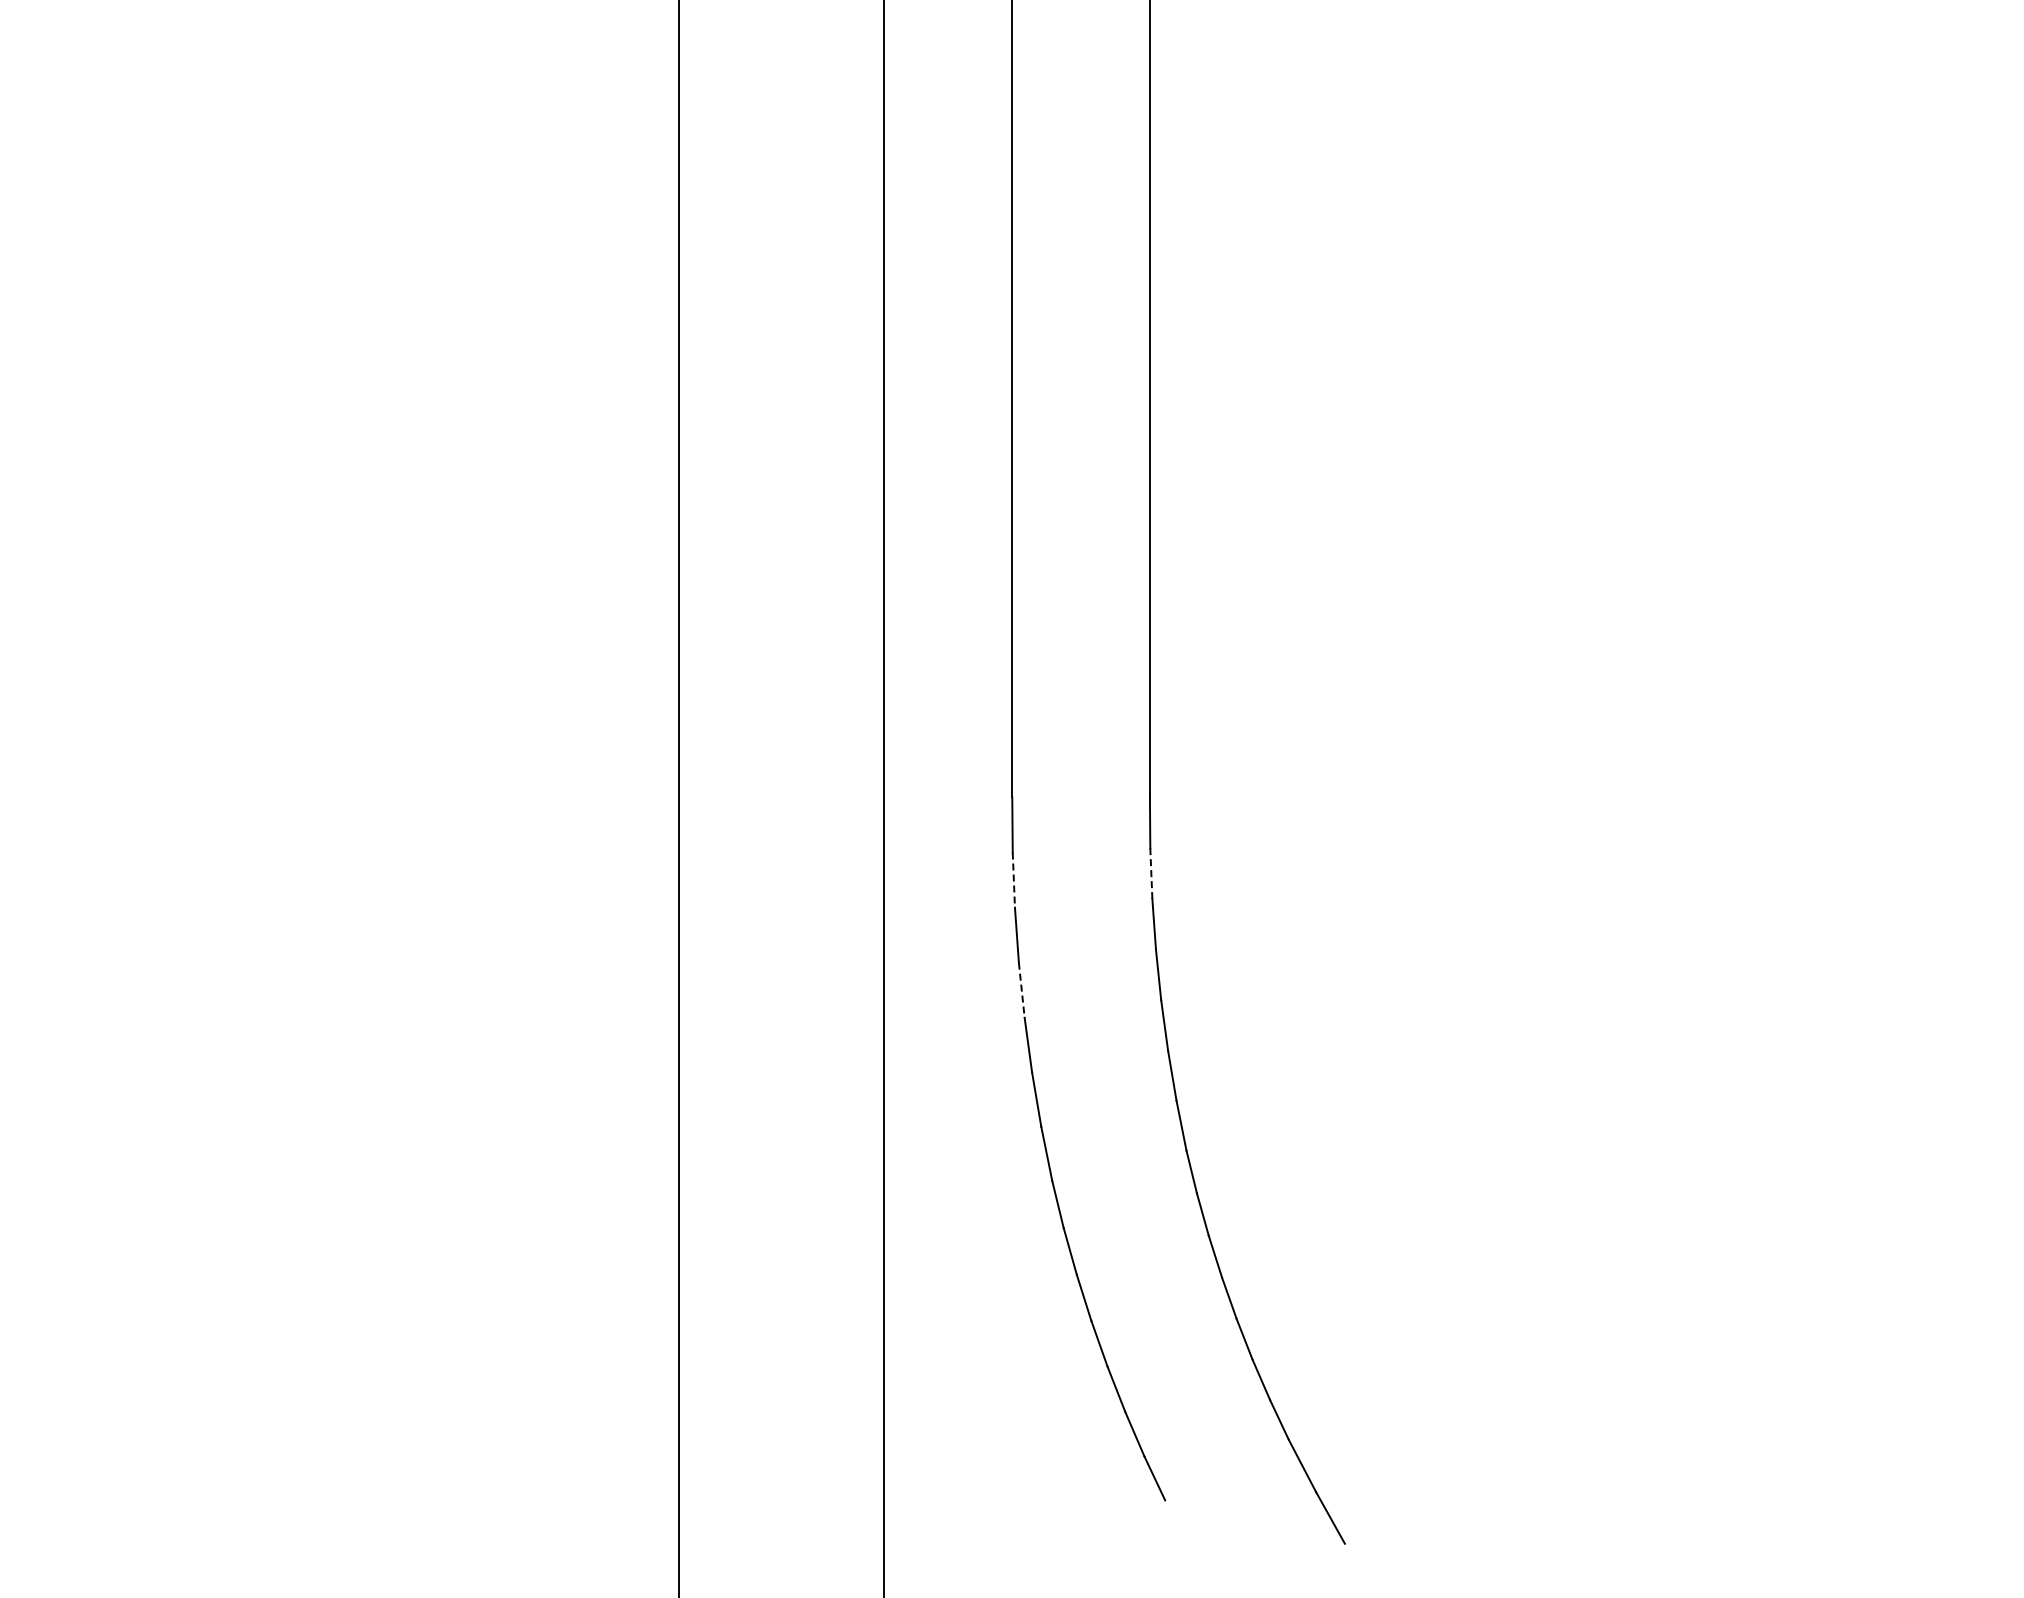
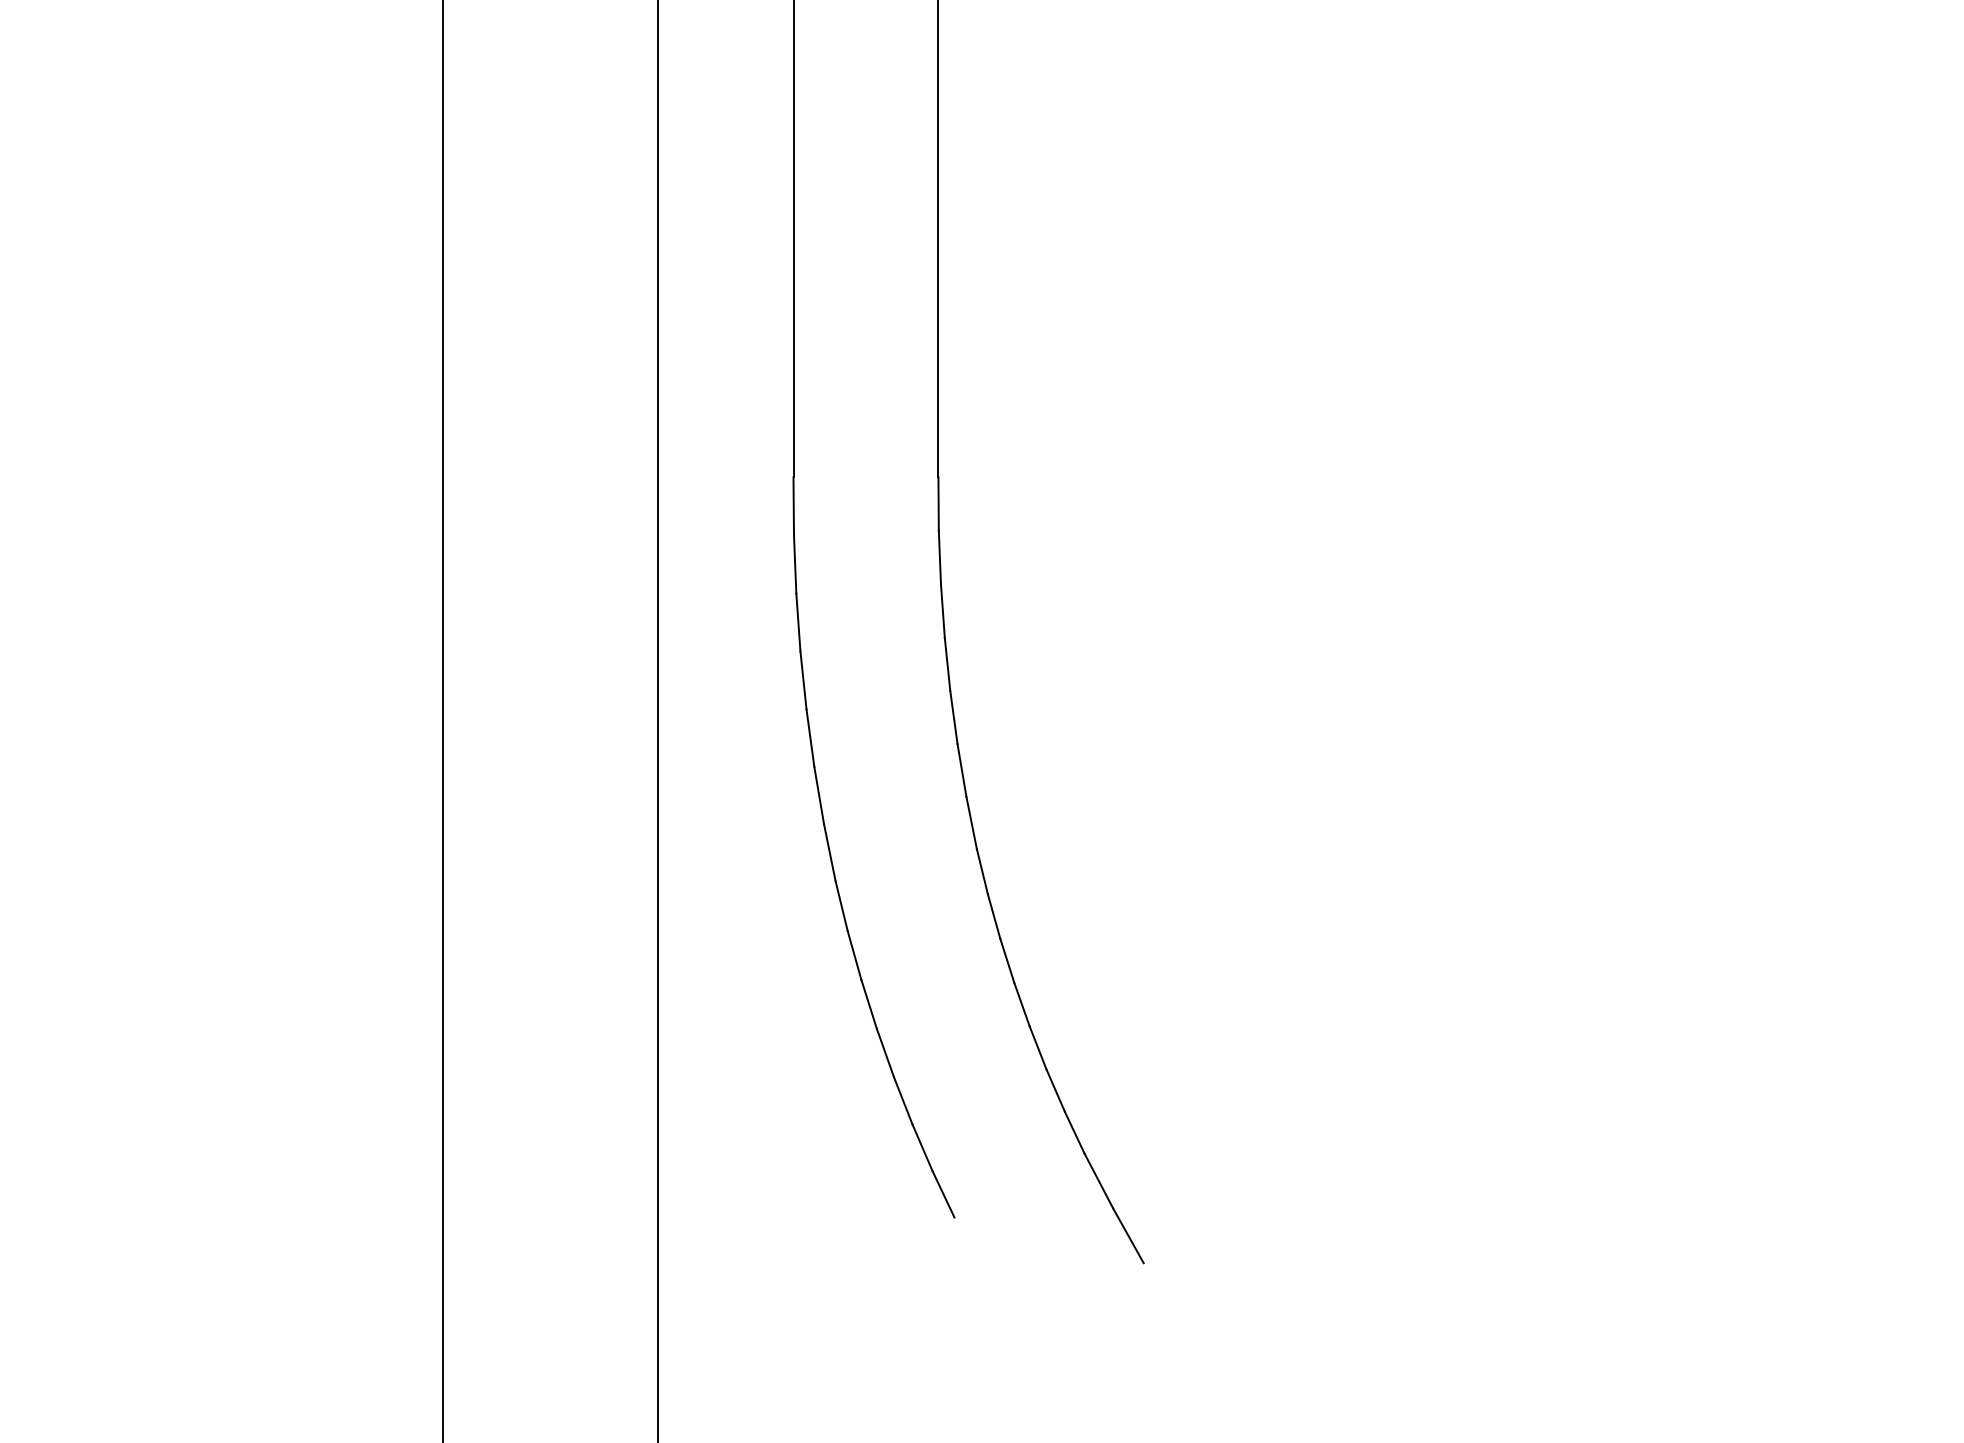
line: (1151, 874) -> (940, 558), dashed -> solid
line: (1013, 880) -> (794, 564), dashed -> solid
line: (1021, 990) -> (803, 680), dashed -> solid

